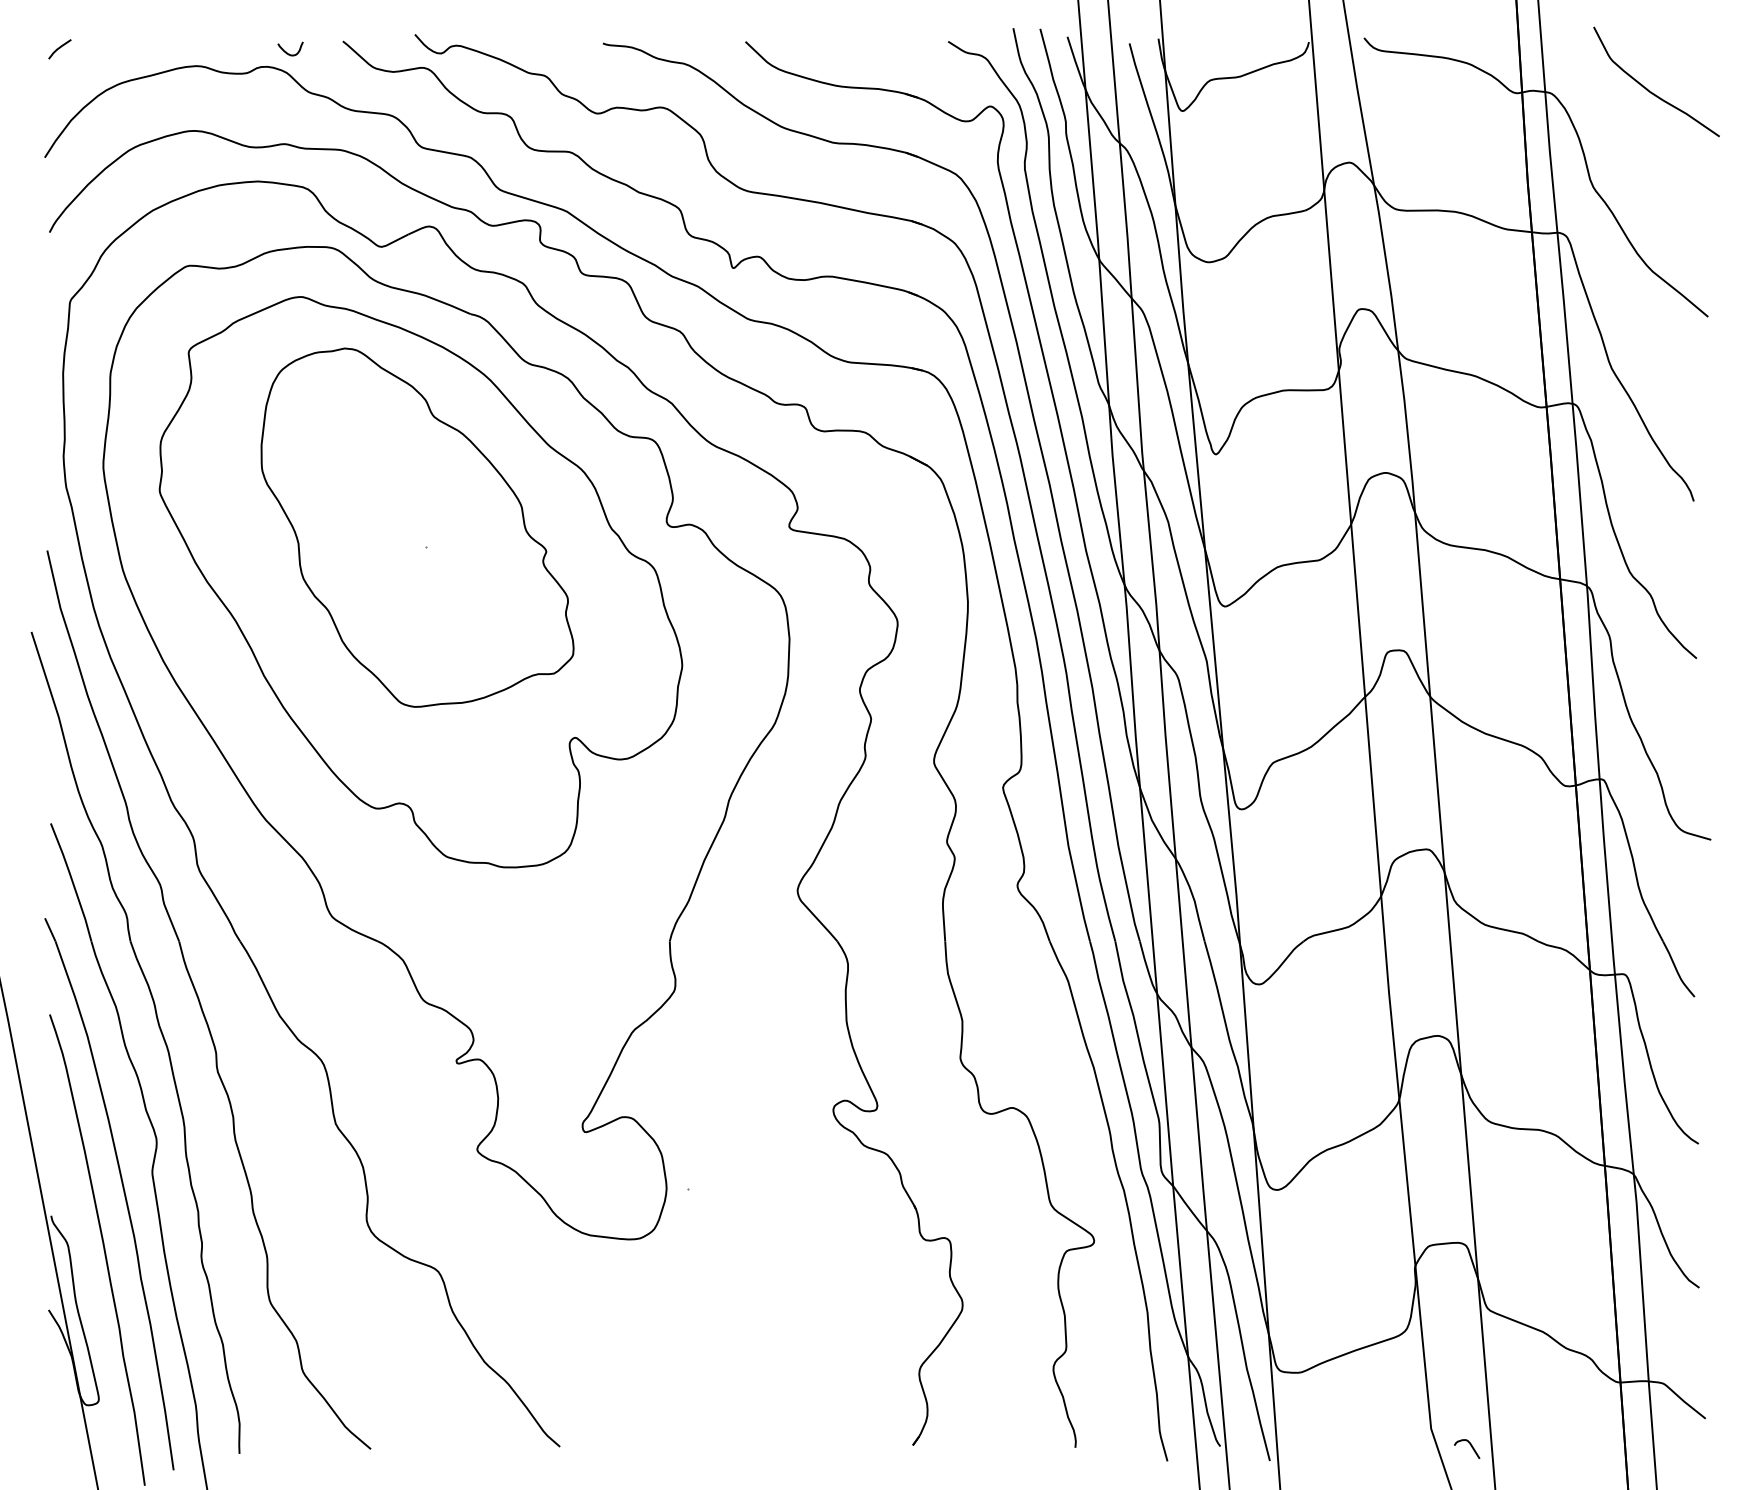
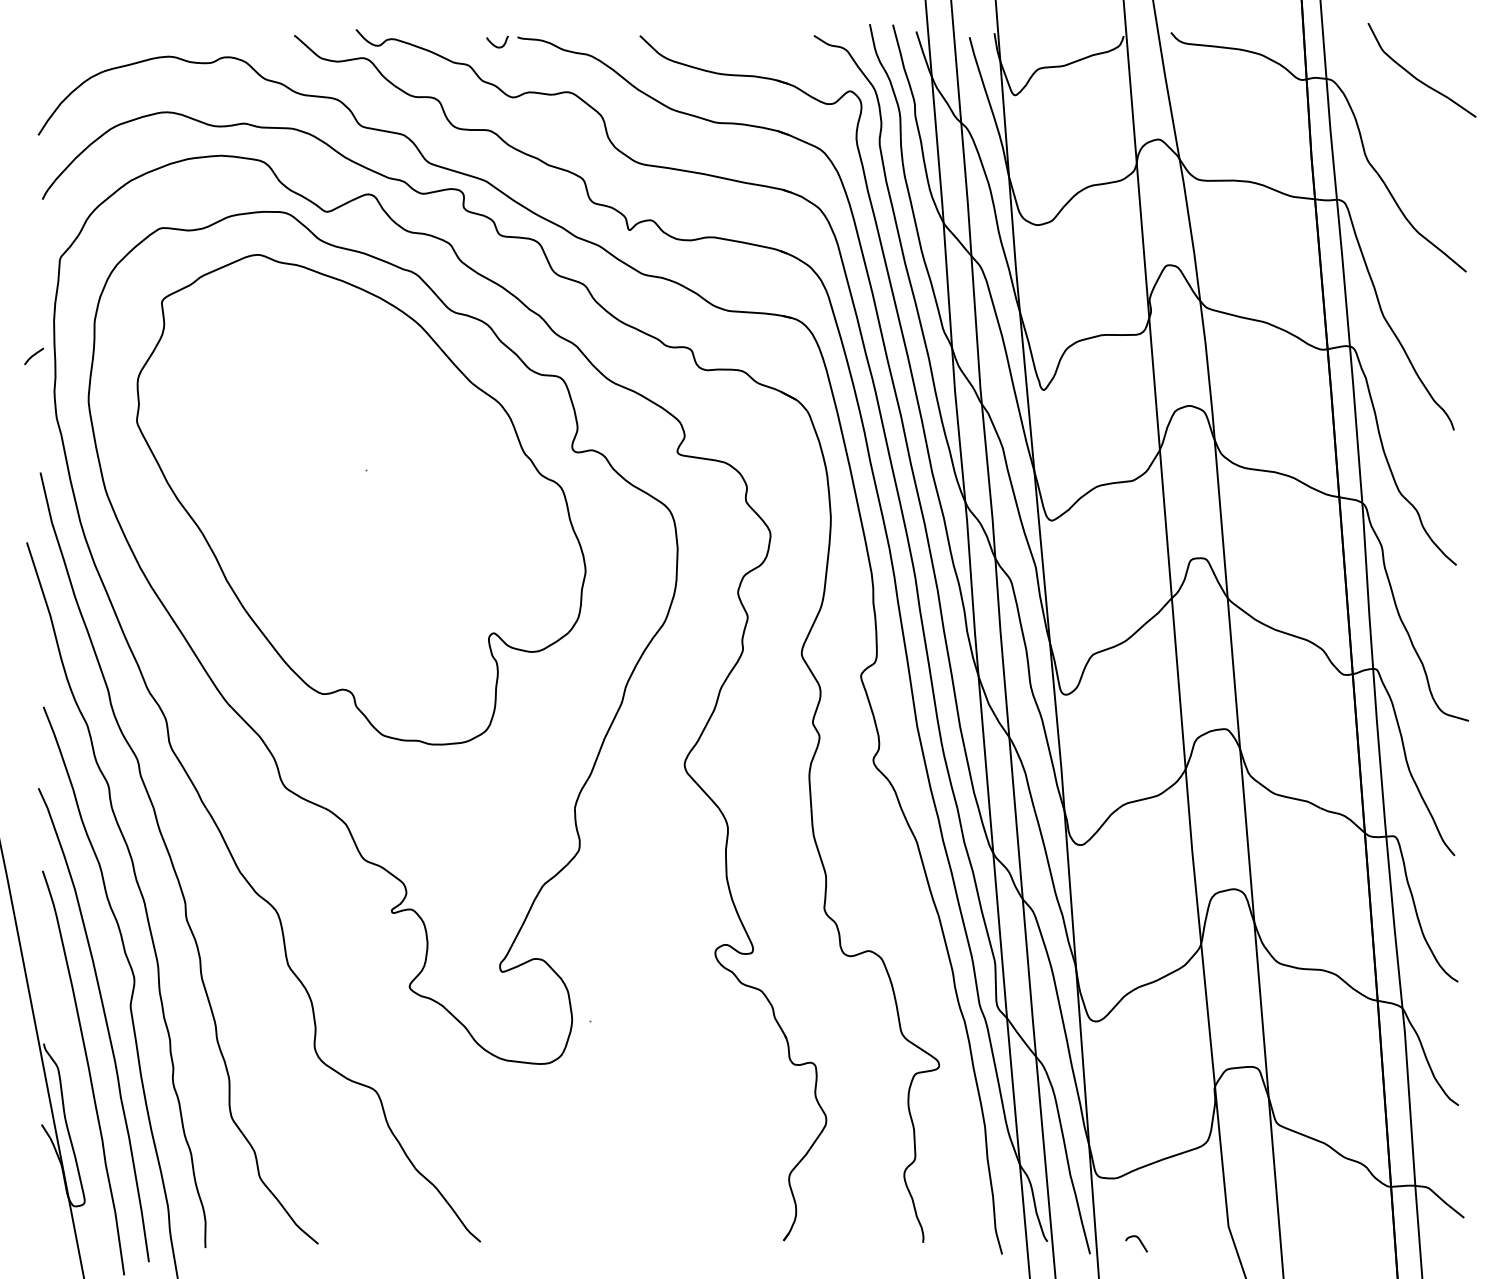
line: (59, 48) -> (33, 355), moved
curve: (286, 51) -> (493, 44), moved
part: (417, 527) -> (358, 452), removed
curve: (1471, 1447) -> (1140, 1242), moved

